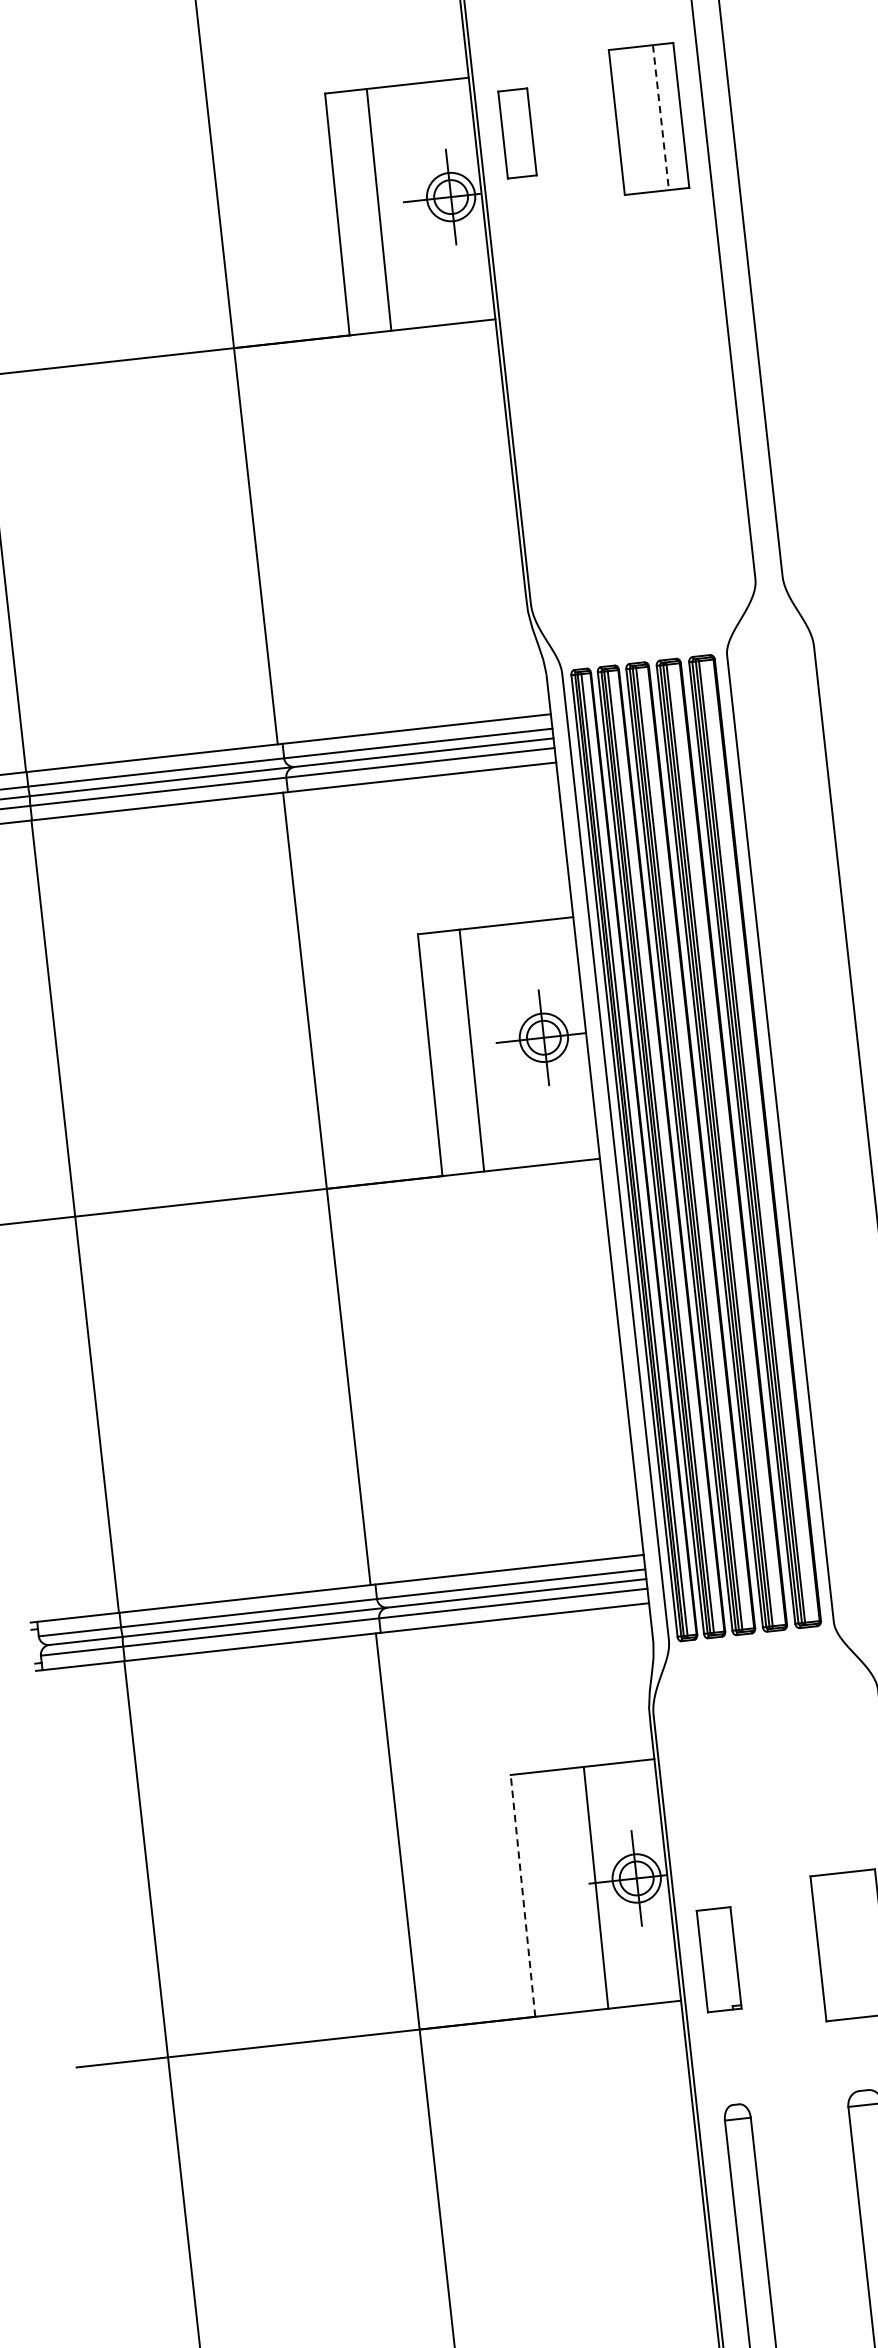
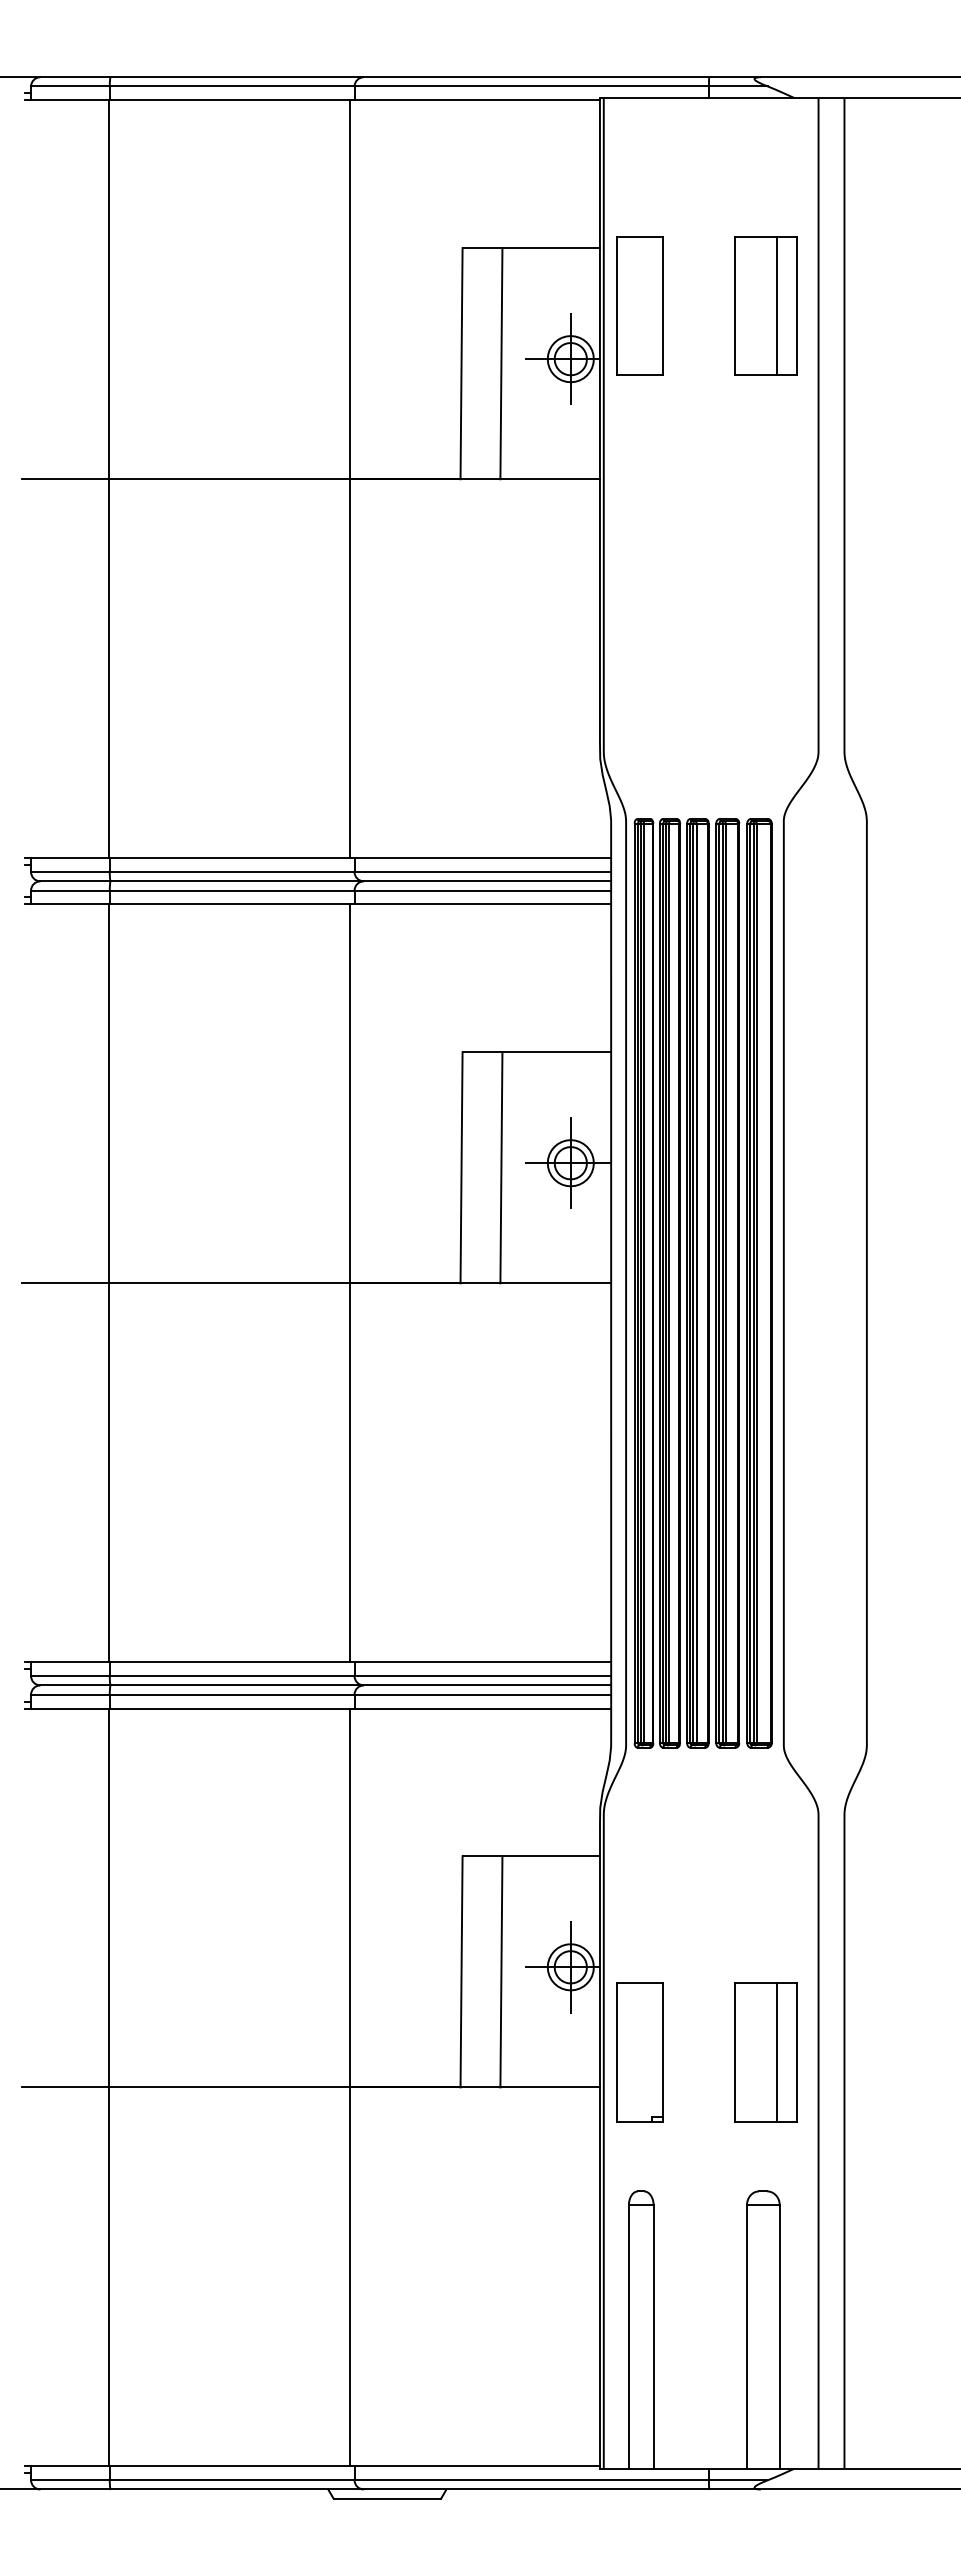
line: (661, 118) -> (777, 306), dashed -> solid
part: (516, 133) -> (639, 305), size x1.67
line: (596, 1887) -> (501, 1971), moved
line: (522, 1895) -> (461, 1971), dashed -> solid
line: (862, 1943) -> (777, 2052), added
part: (718, 1959) -> (639, 2052), size x1.43

